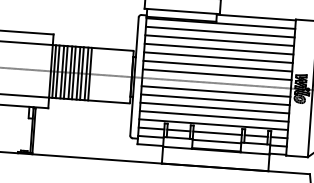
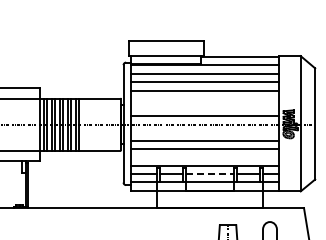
line: (218, 57) -> (205, 99), removed
line: (218, 65) -> (205, 107), removed
line: (216, 91) -> (205, 132), removed
line: (214, 116) -> (205, 157), removed
line: (218, 133) -> (210, 174), solid -> dashed

